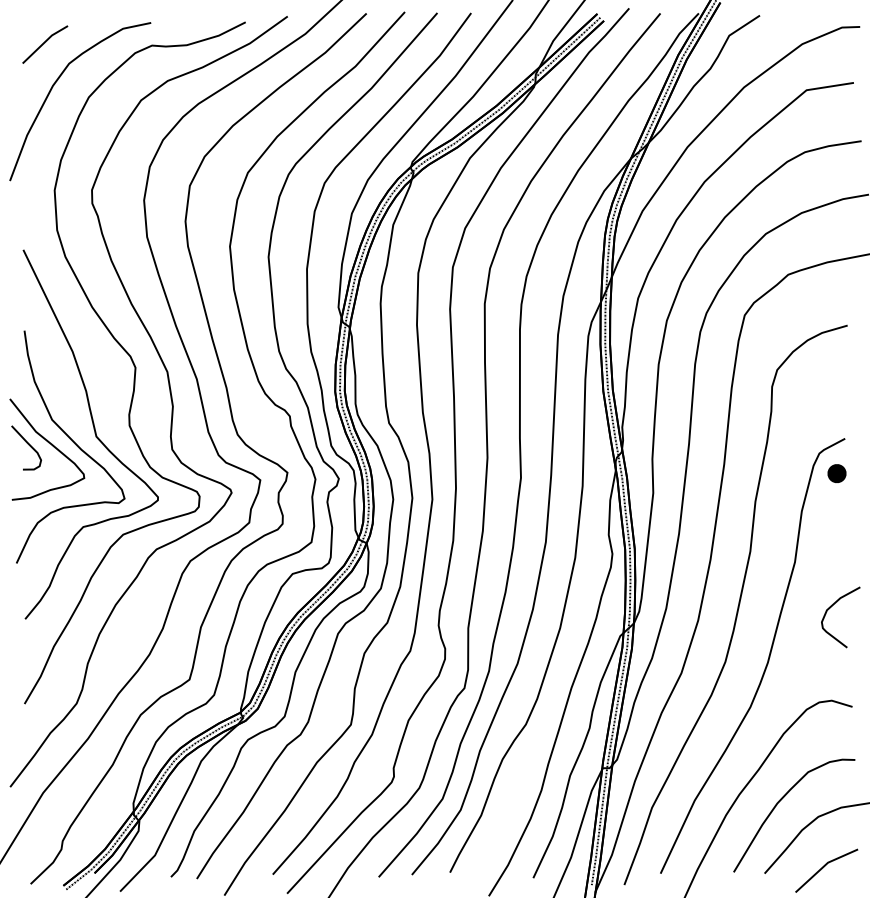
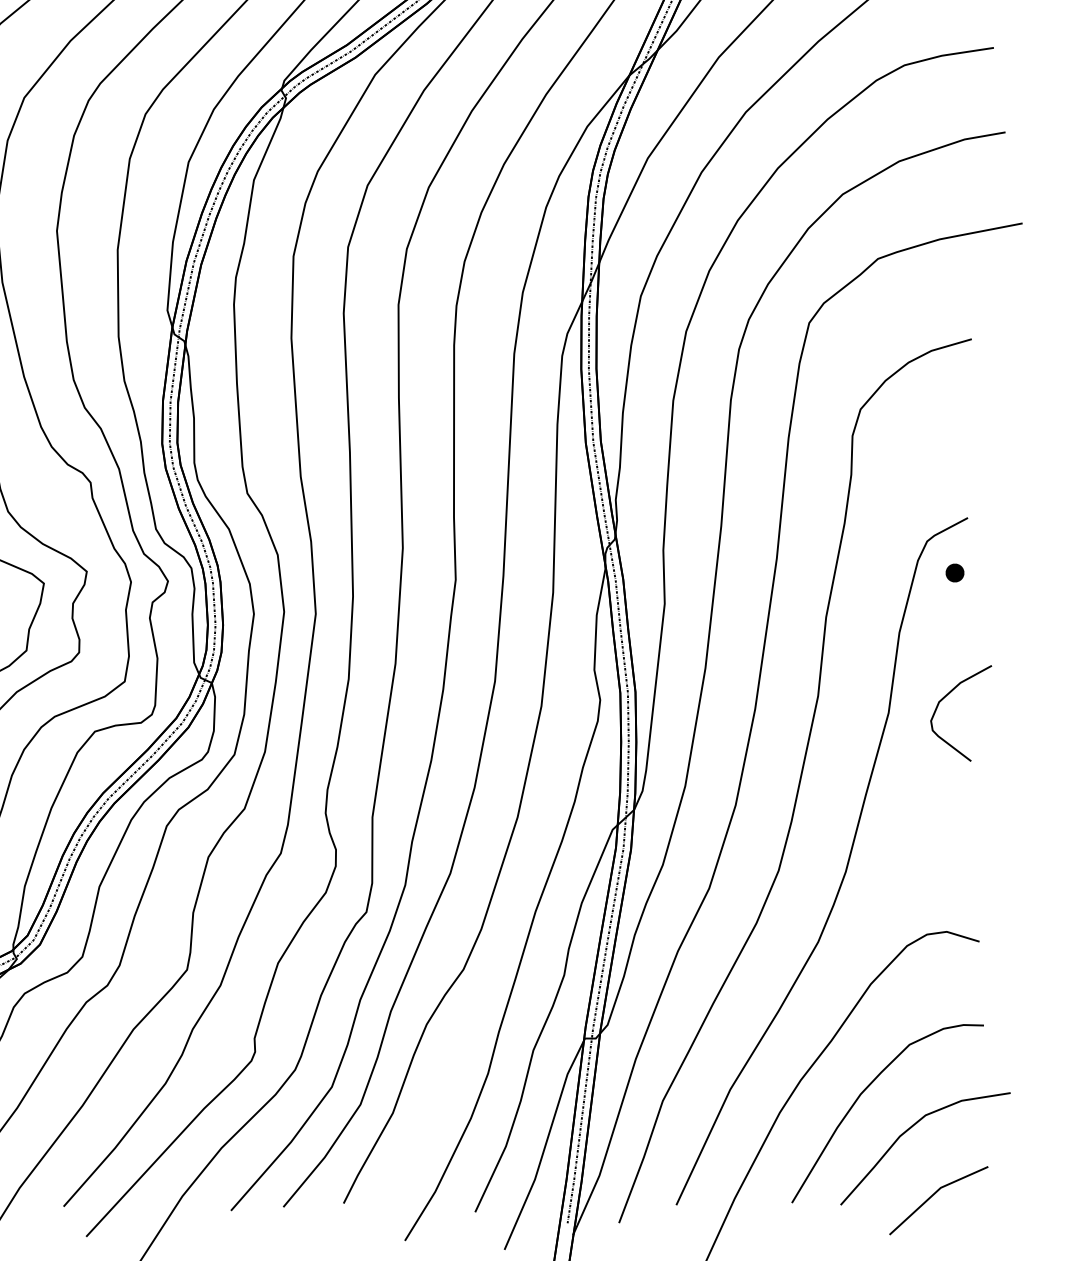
part: (836, 473) -> (954, 572), size x0.62
curve: (831, 607) -> (946, 697), moved

